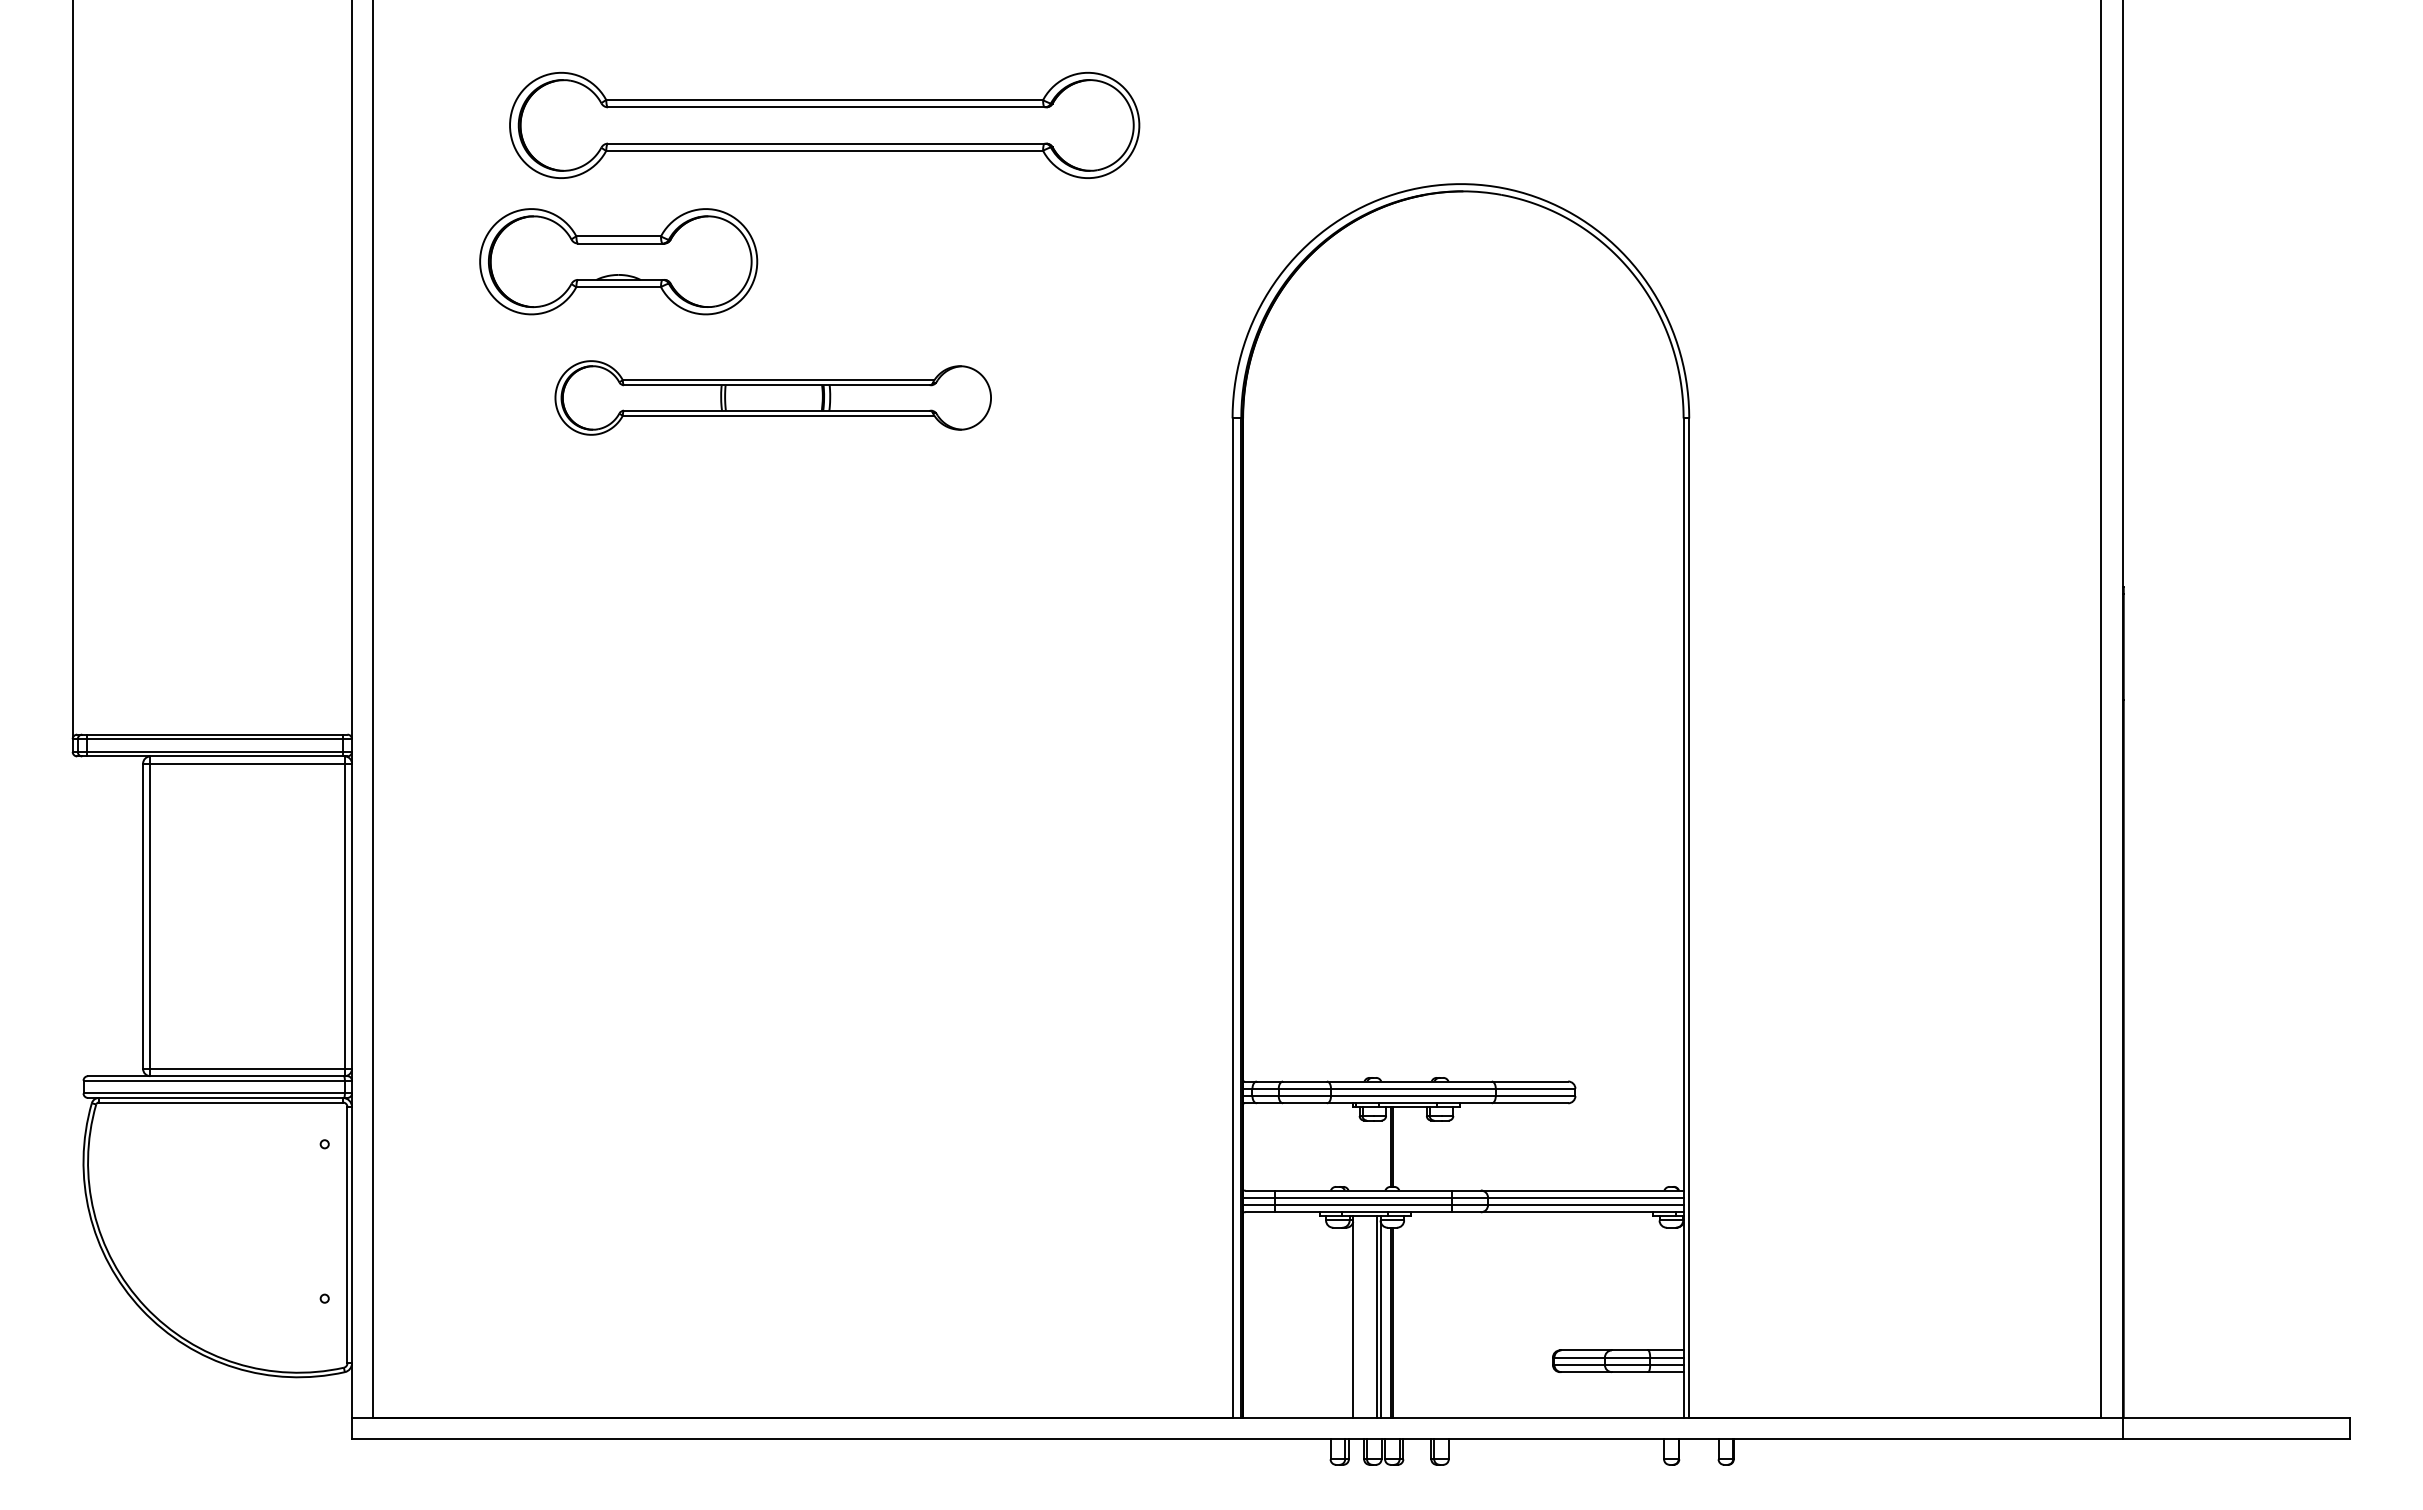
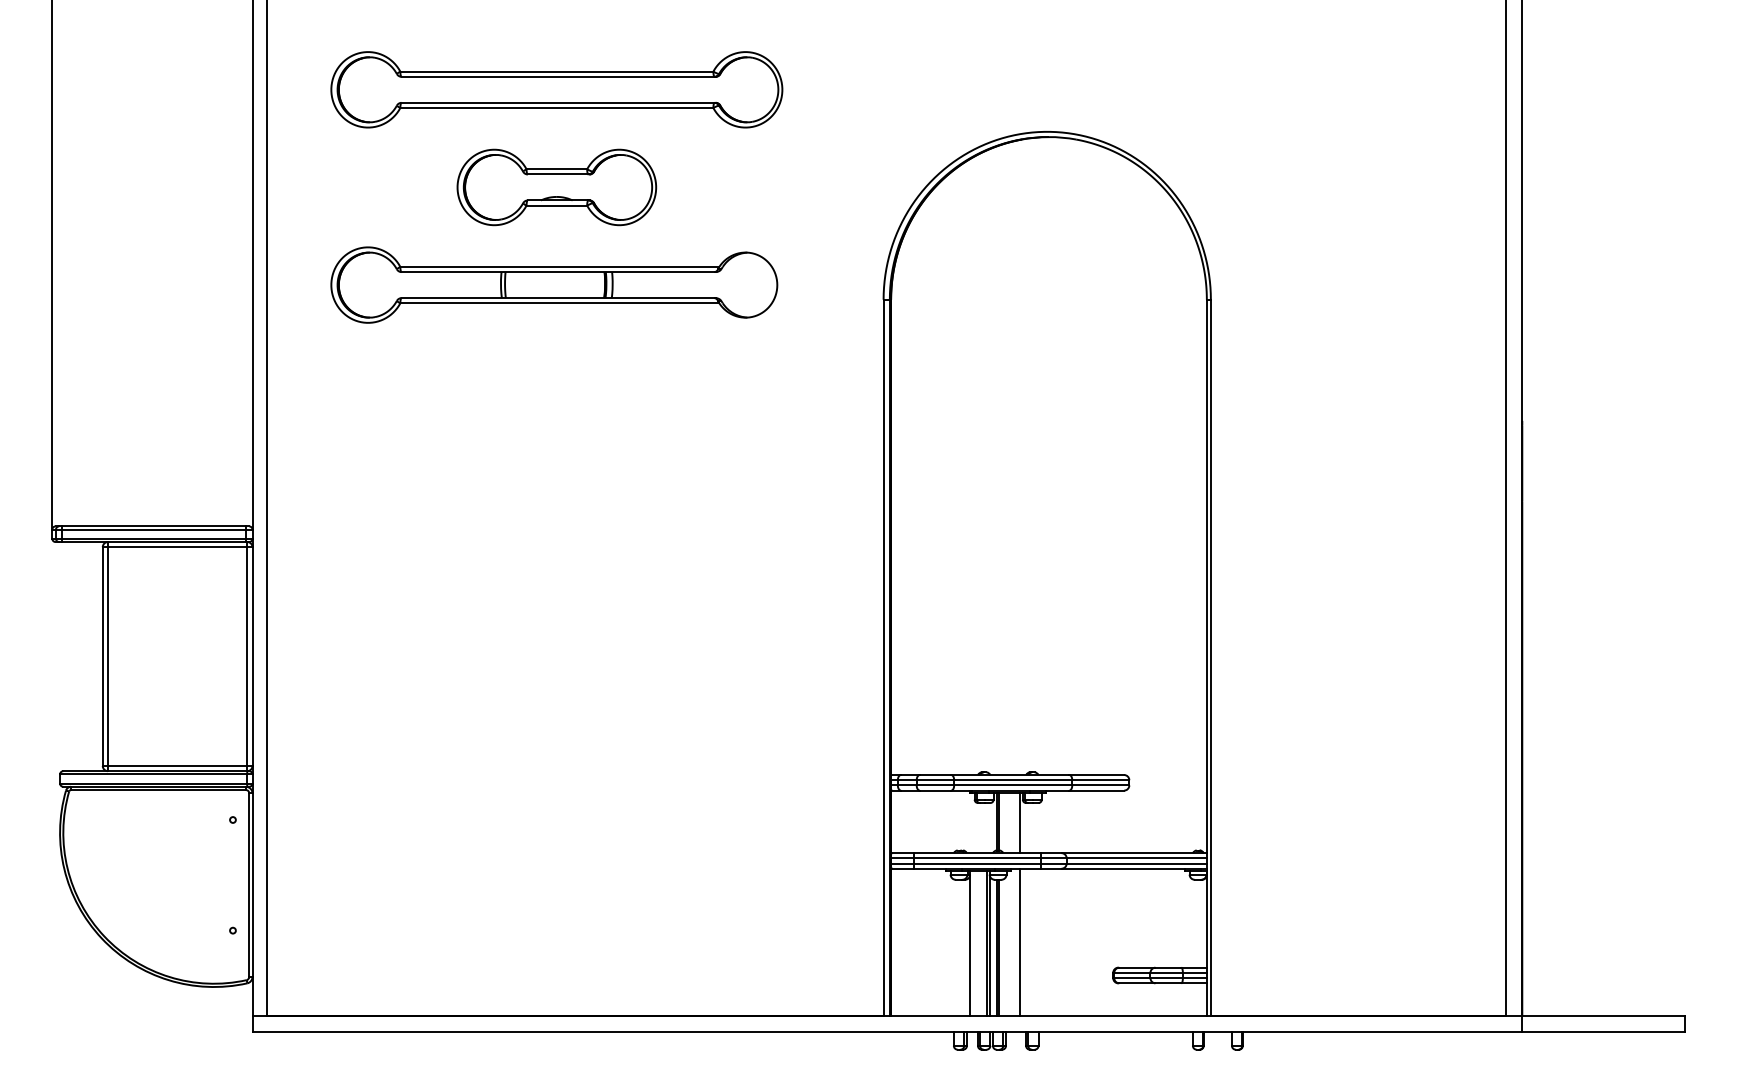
part: (824, 124) -> (556, 89), moved
part: (618, 261) -> (556, 187), moved
part: (773, 397) -> (554, 284), size x1.43
line: (1422, 1148) -> (1019, 823), added
line: (1422, 1314) -> (1019, 941), added

